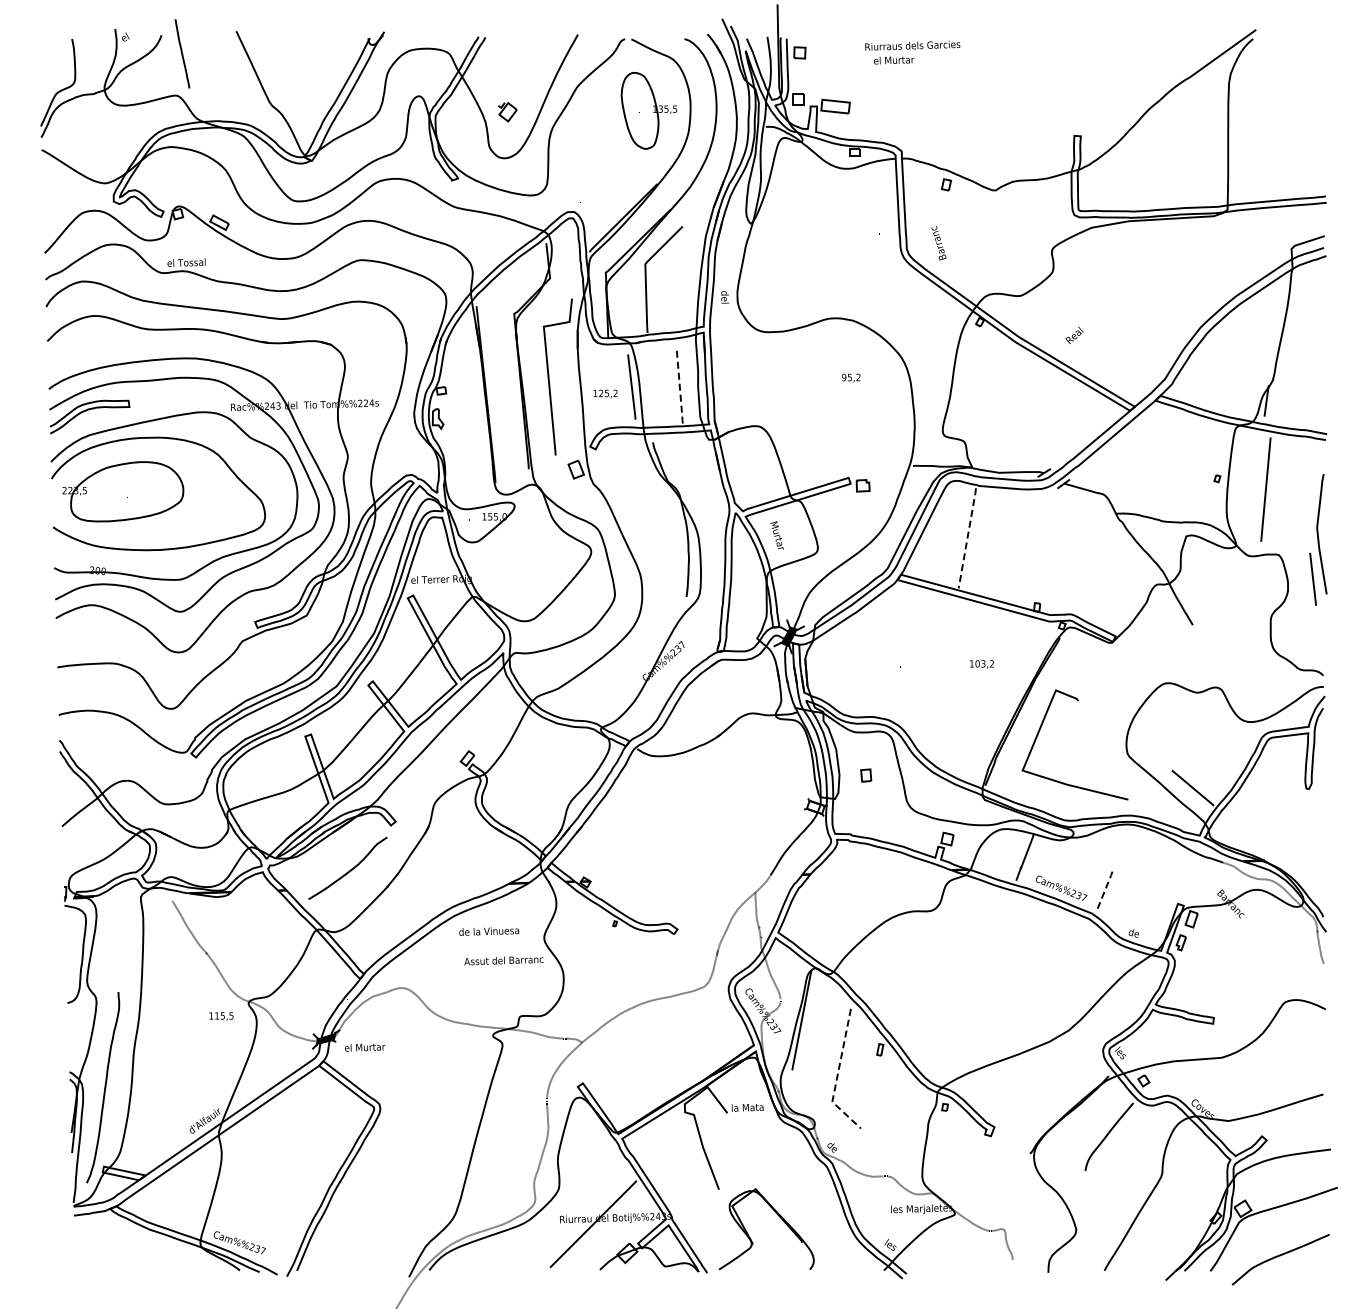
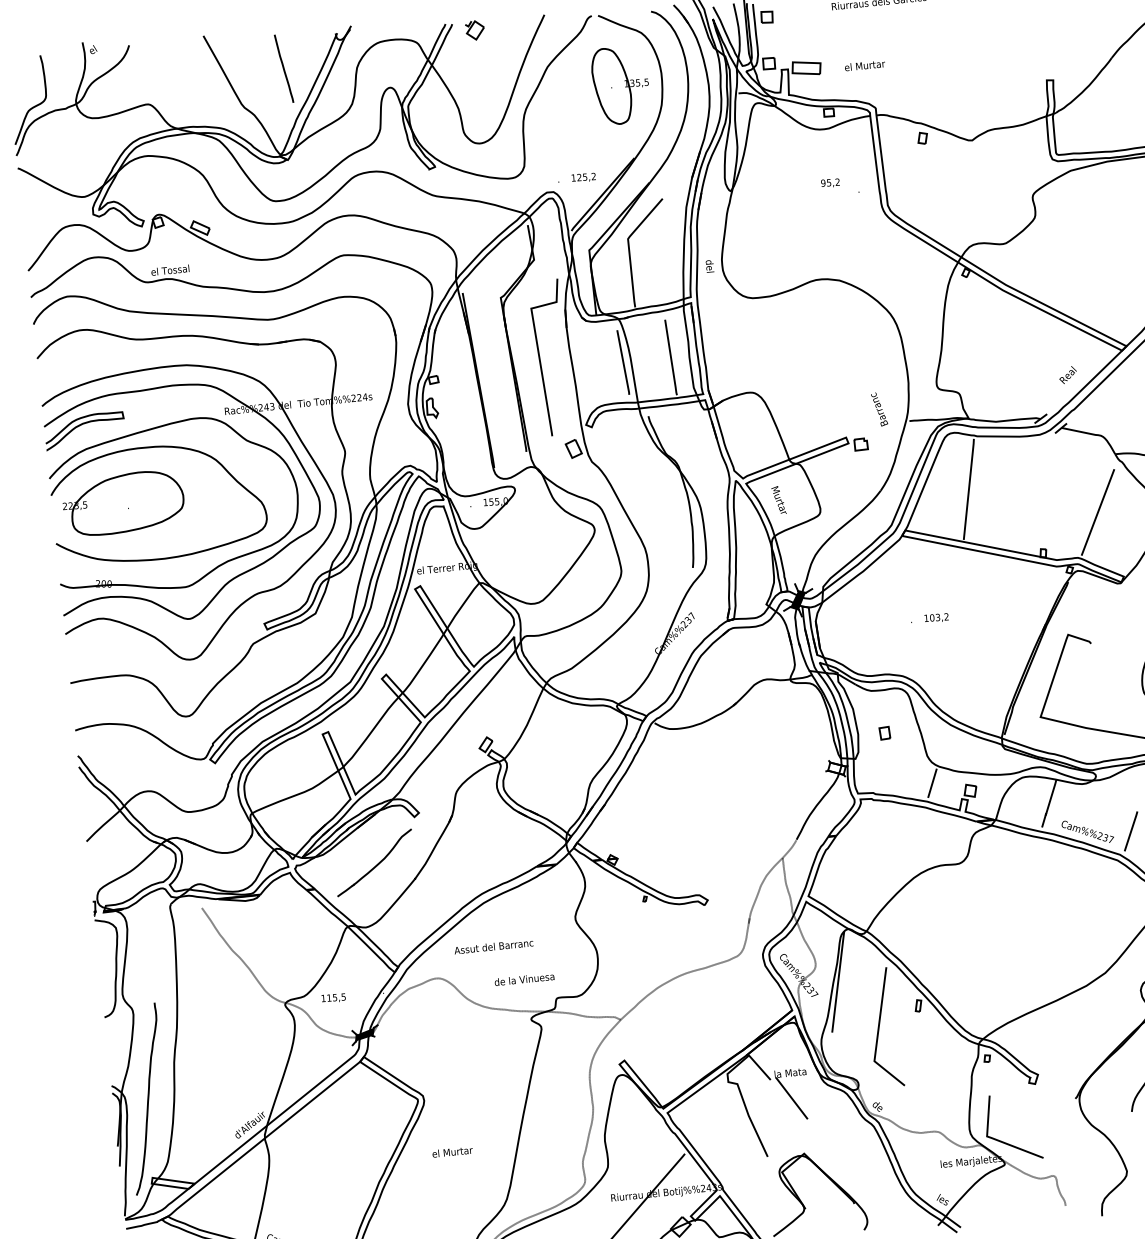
line: (182, 53) -> (284, 68), moved
text: (894, 60) -> (865, 65), moved
part: (507, 112) -> (474, 30), moved
text: (938, 243) -> (879, 409), moved
text: (1074, 334) -> (1068, 374), moved
text: (851, 377) -> (830, 182), moved
line: (679, 386) -> (670, 358), dashed -> solid
text: (605, 393) -> (583, 177), moved
line: (967, 538) -> (968, 489), dashed -> solid
line: (1094, 570) -> (1097, 512), added
text: (981, 664) -> (936, 618), moved
line: (910, 828) -> (932, 782), added
line: (1105, 890) -> (1131, 830), dashed -> solid
text: (489, 931) -> (524, 979), moved
text: (503, 960) -> (493, 946), moved
text: (221, 1016) -> (333, 998), moved
text: (365, 1047) -> (453, 1152), moved
line: (837, 1075) -> (877, 1034), dashed -> solid
line: (747, 1133) -> (792, 1098), added
line: (958, 1192) -> (1006, 1142), added

